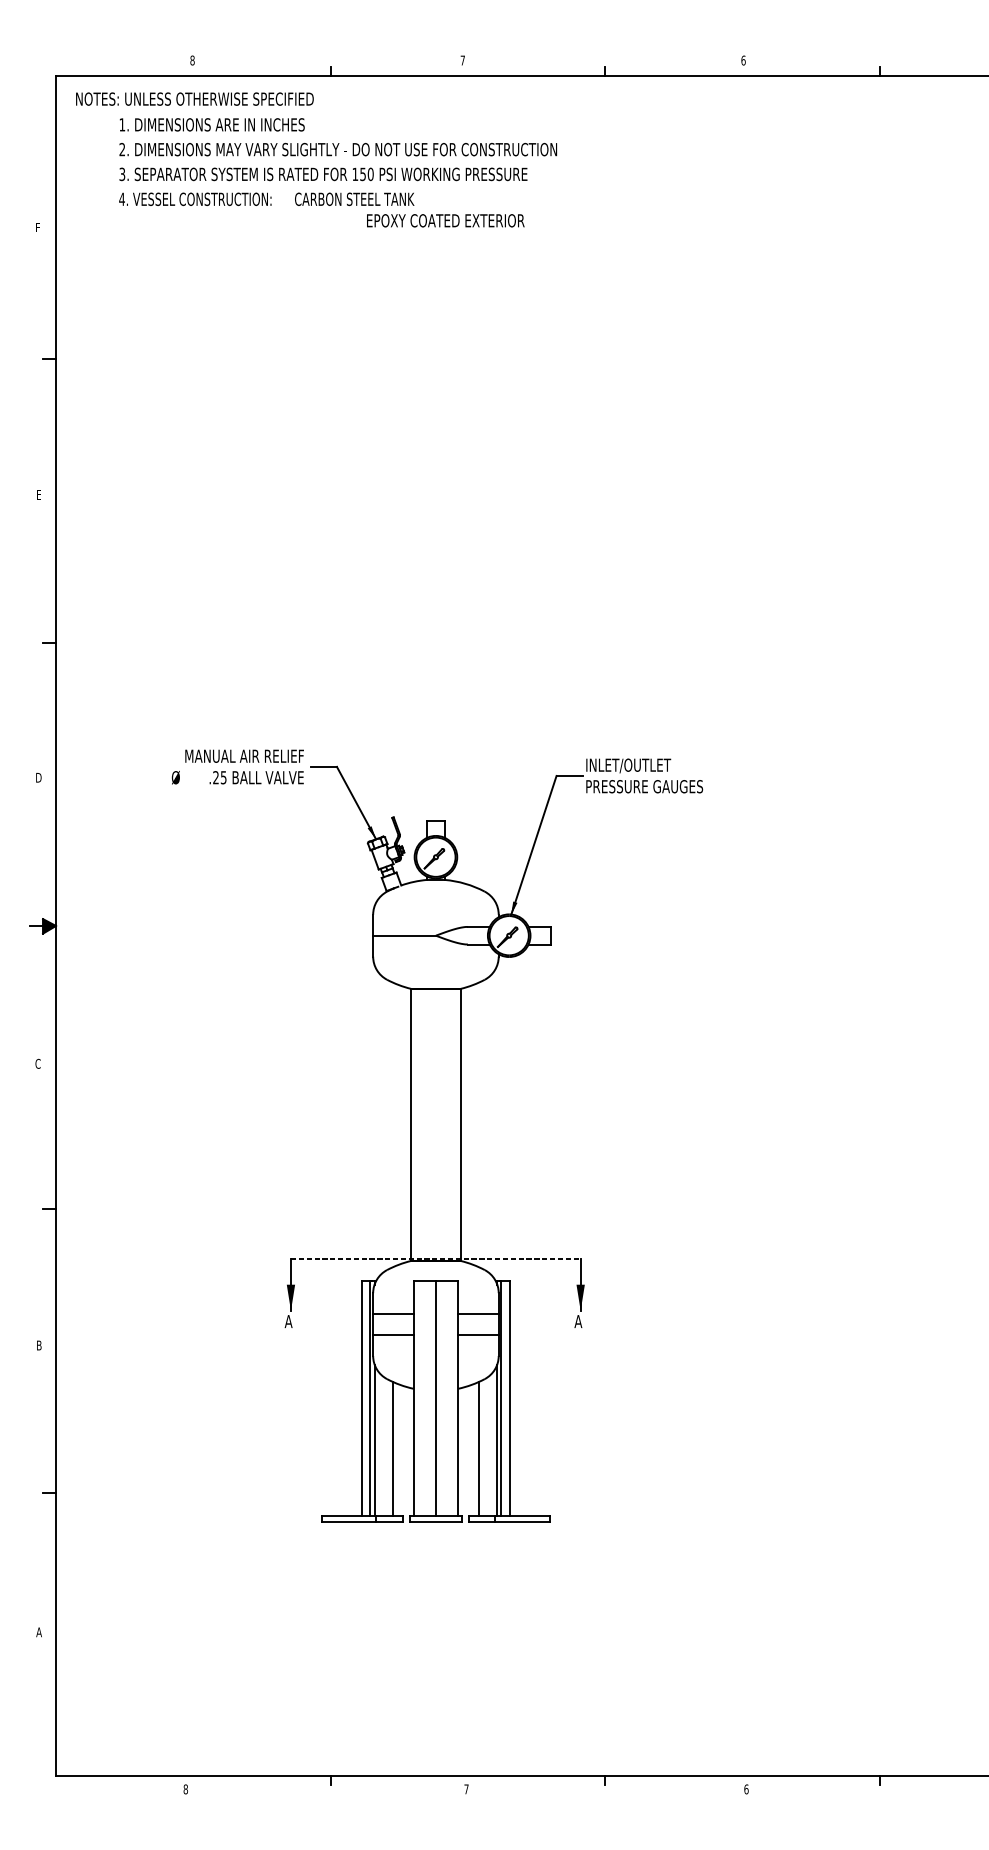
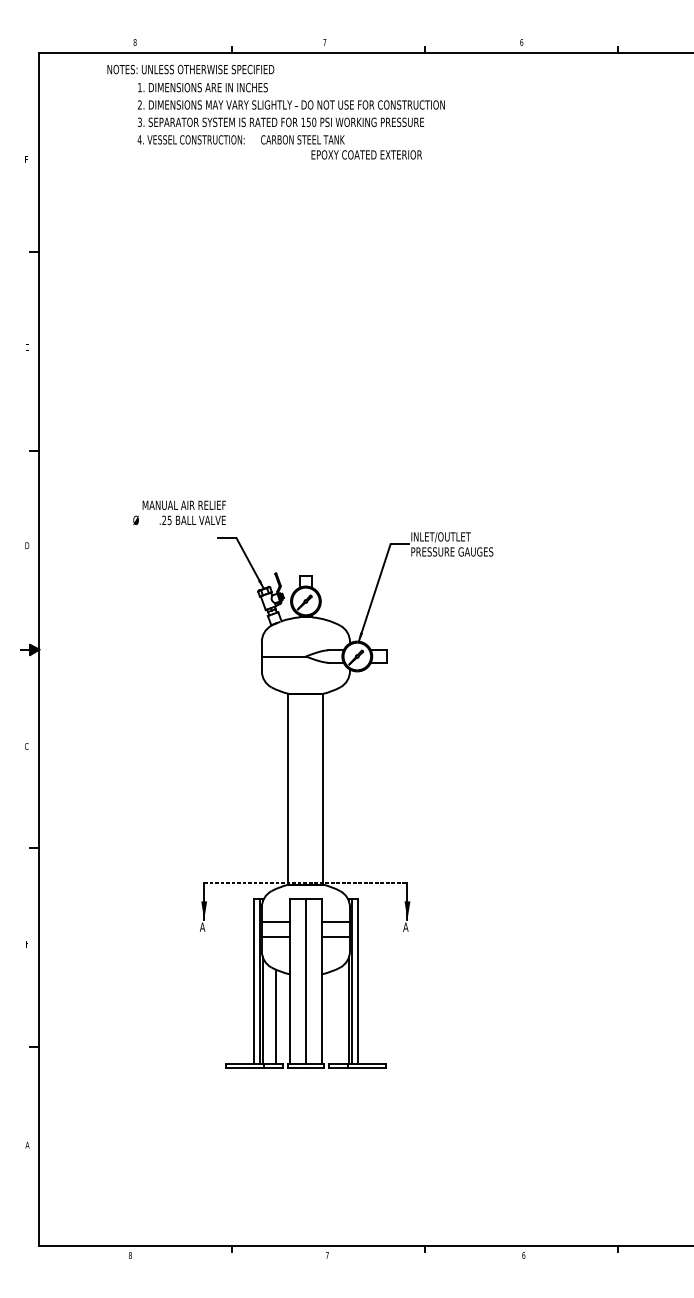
text: (316, 159) -> (276, 111), moved
text: (237, 766) -> (179, 512), moved
text: (39, 1345) -> (27, 944), B -> F
line: (478, 1449) -> (335, 1016), removed

